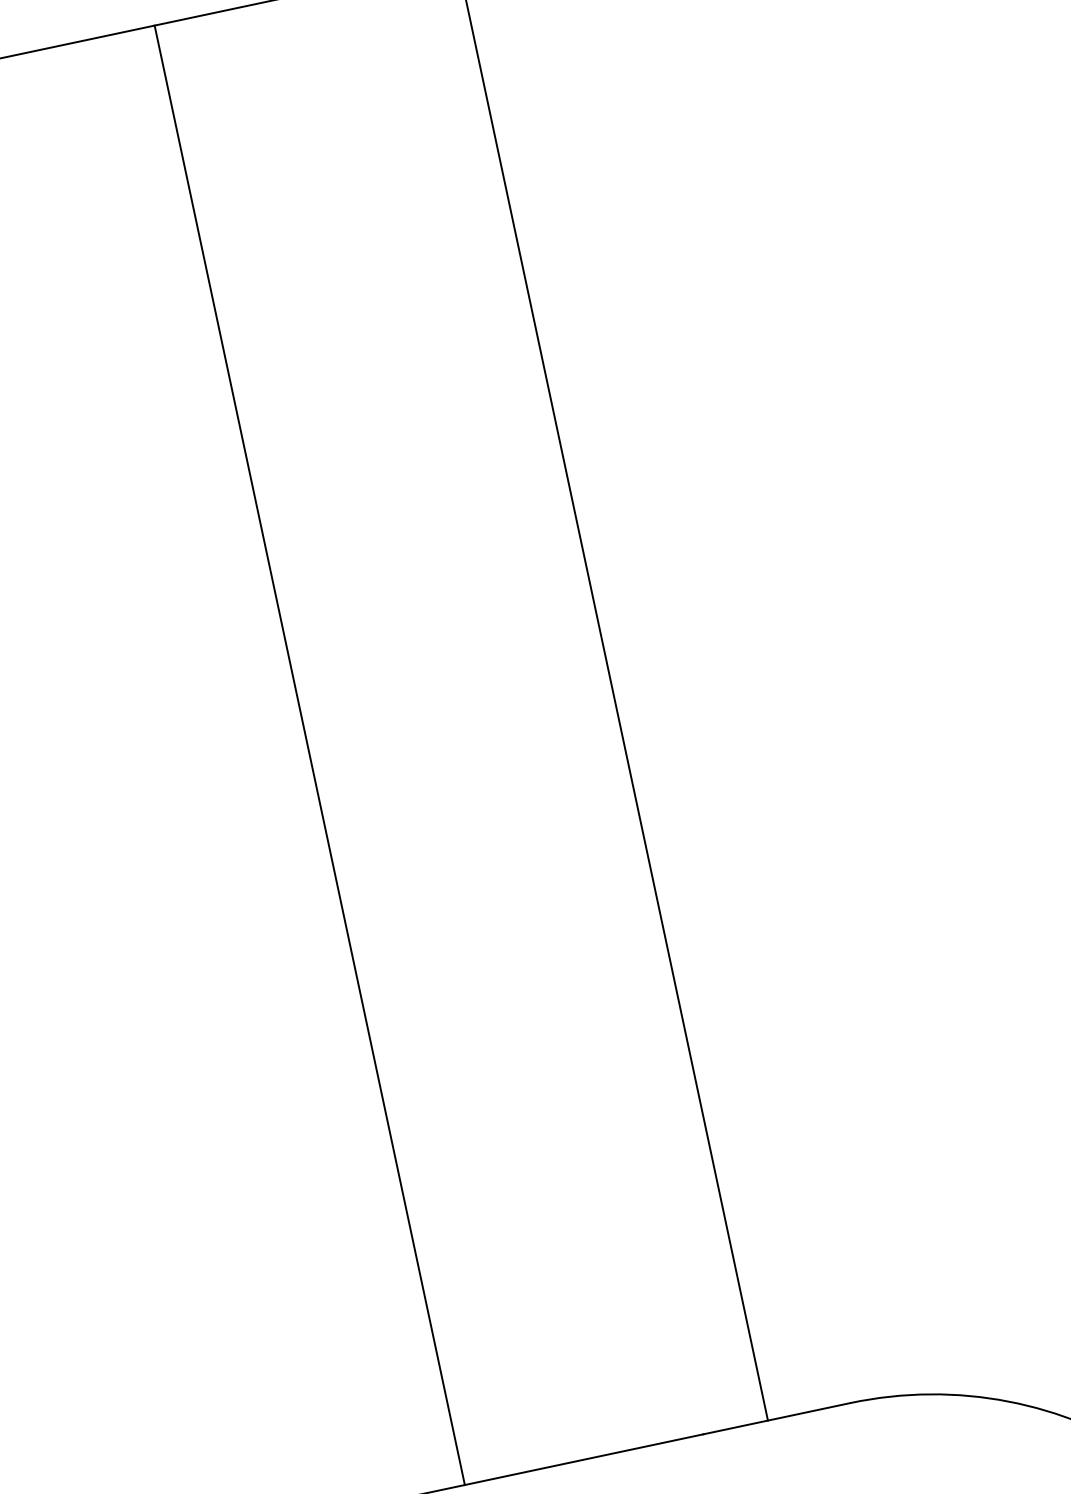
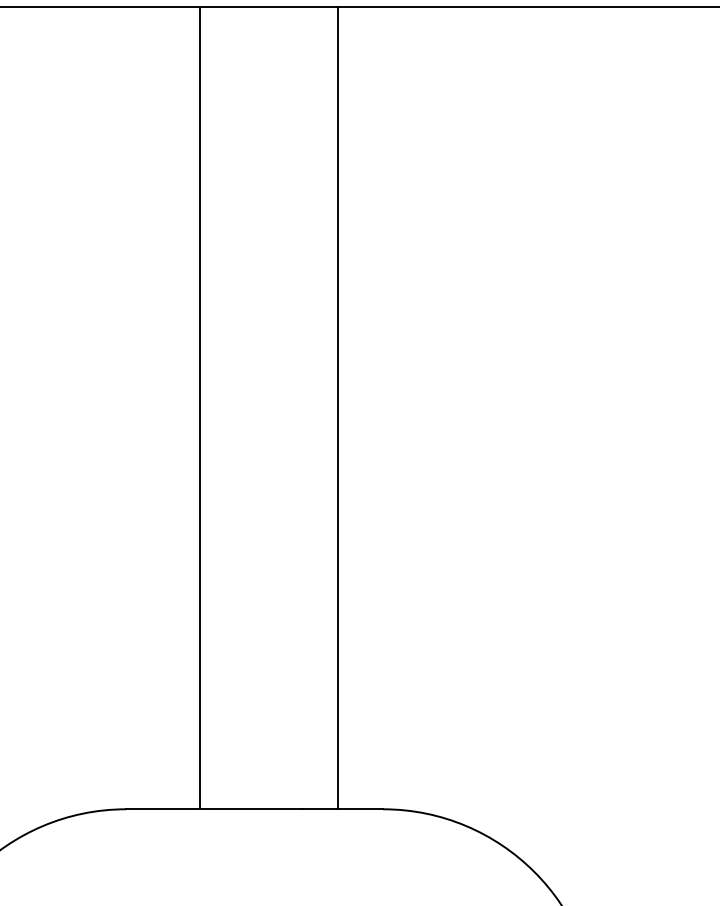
line: (310, 755) -> (200, 408), moved

